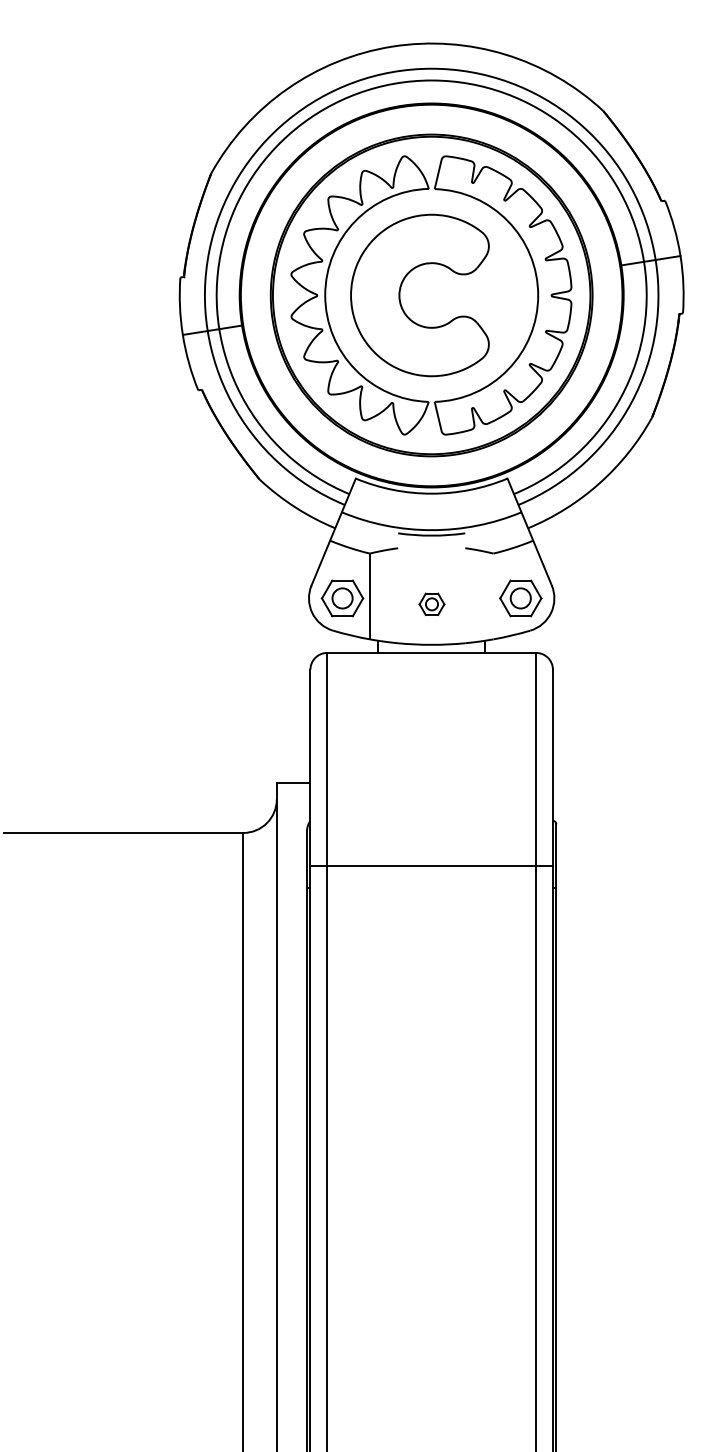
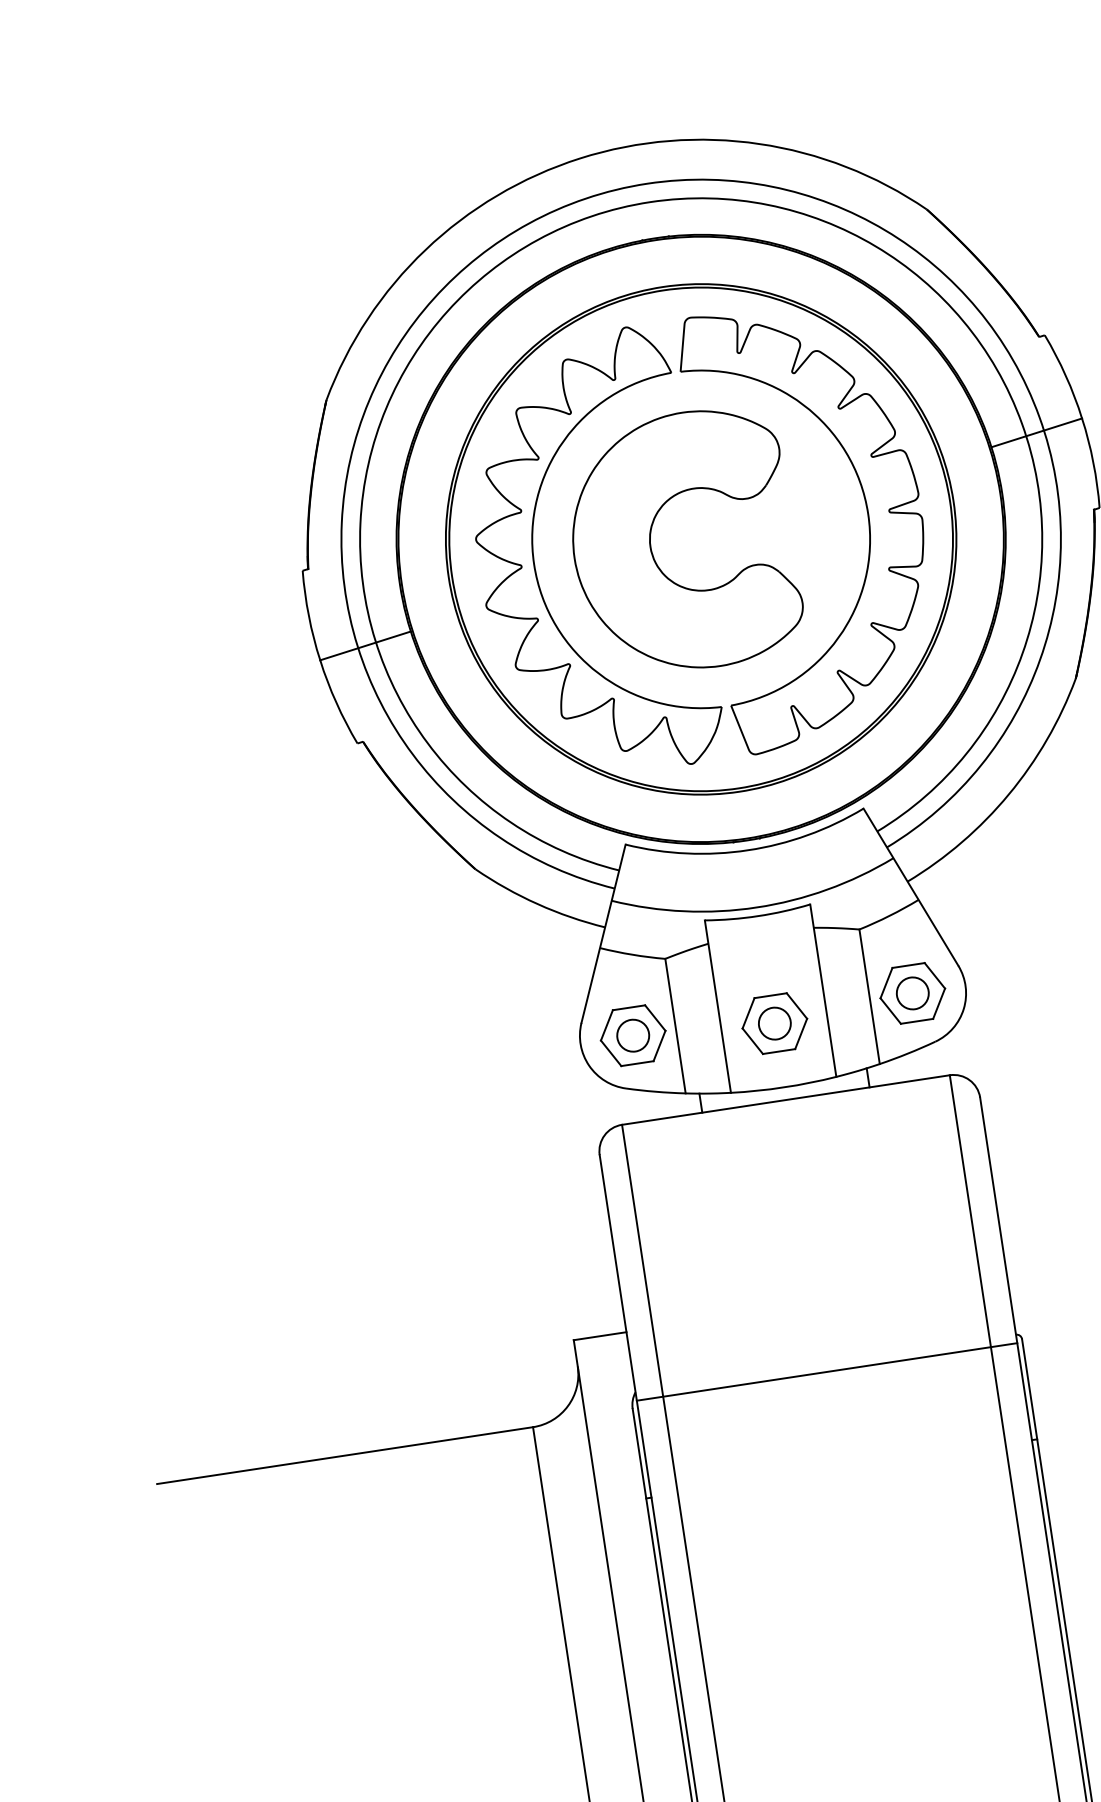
line: (398, 588) -> (718, 1006), added
line: (465, 588) -> (823, 990), added
line: (493, 596) -> (869, 996), added
part: (431, 604) -> (774, 1024), size x1.67
line: (431, 866) -> (826, 1372), moved

